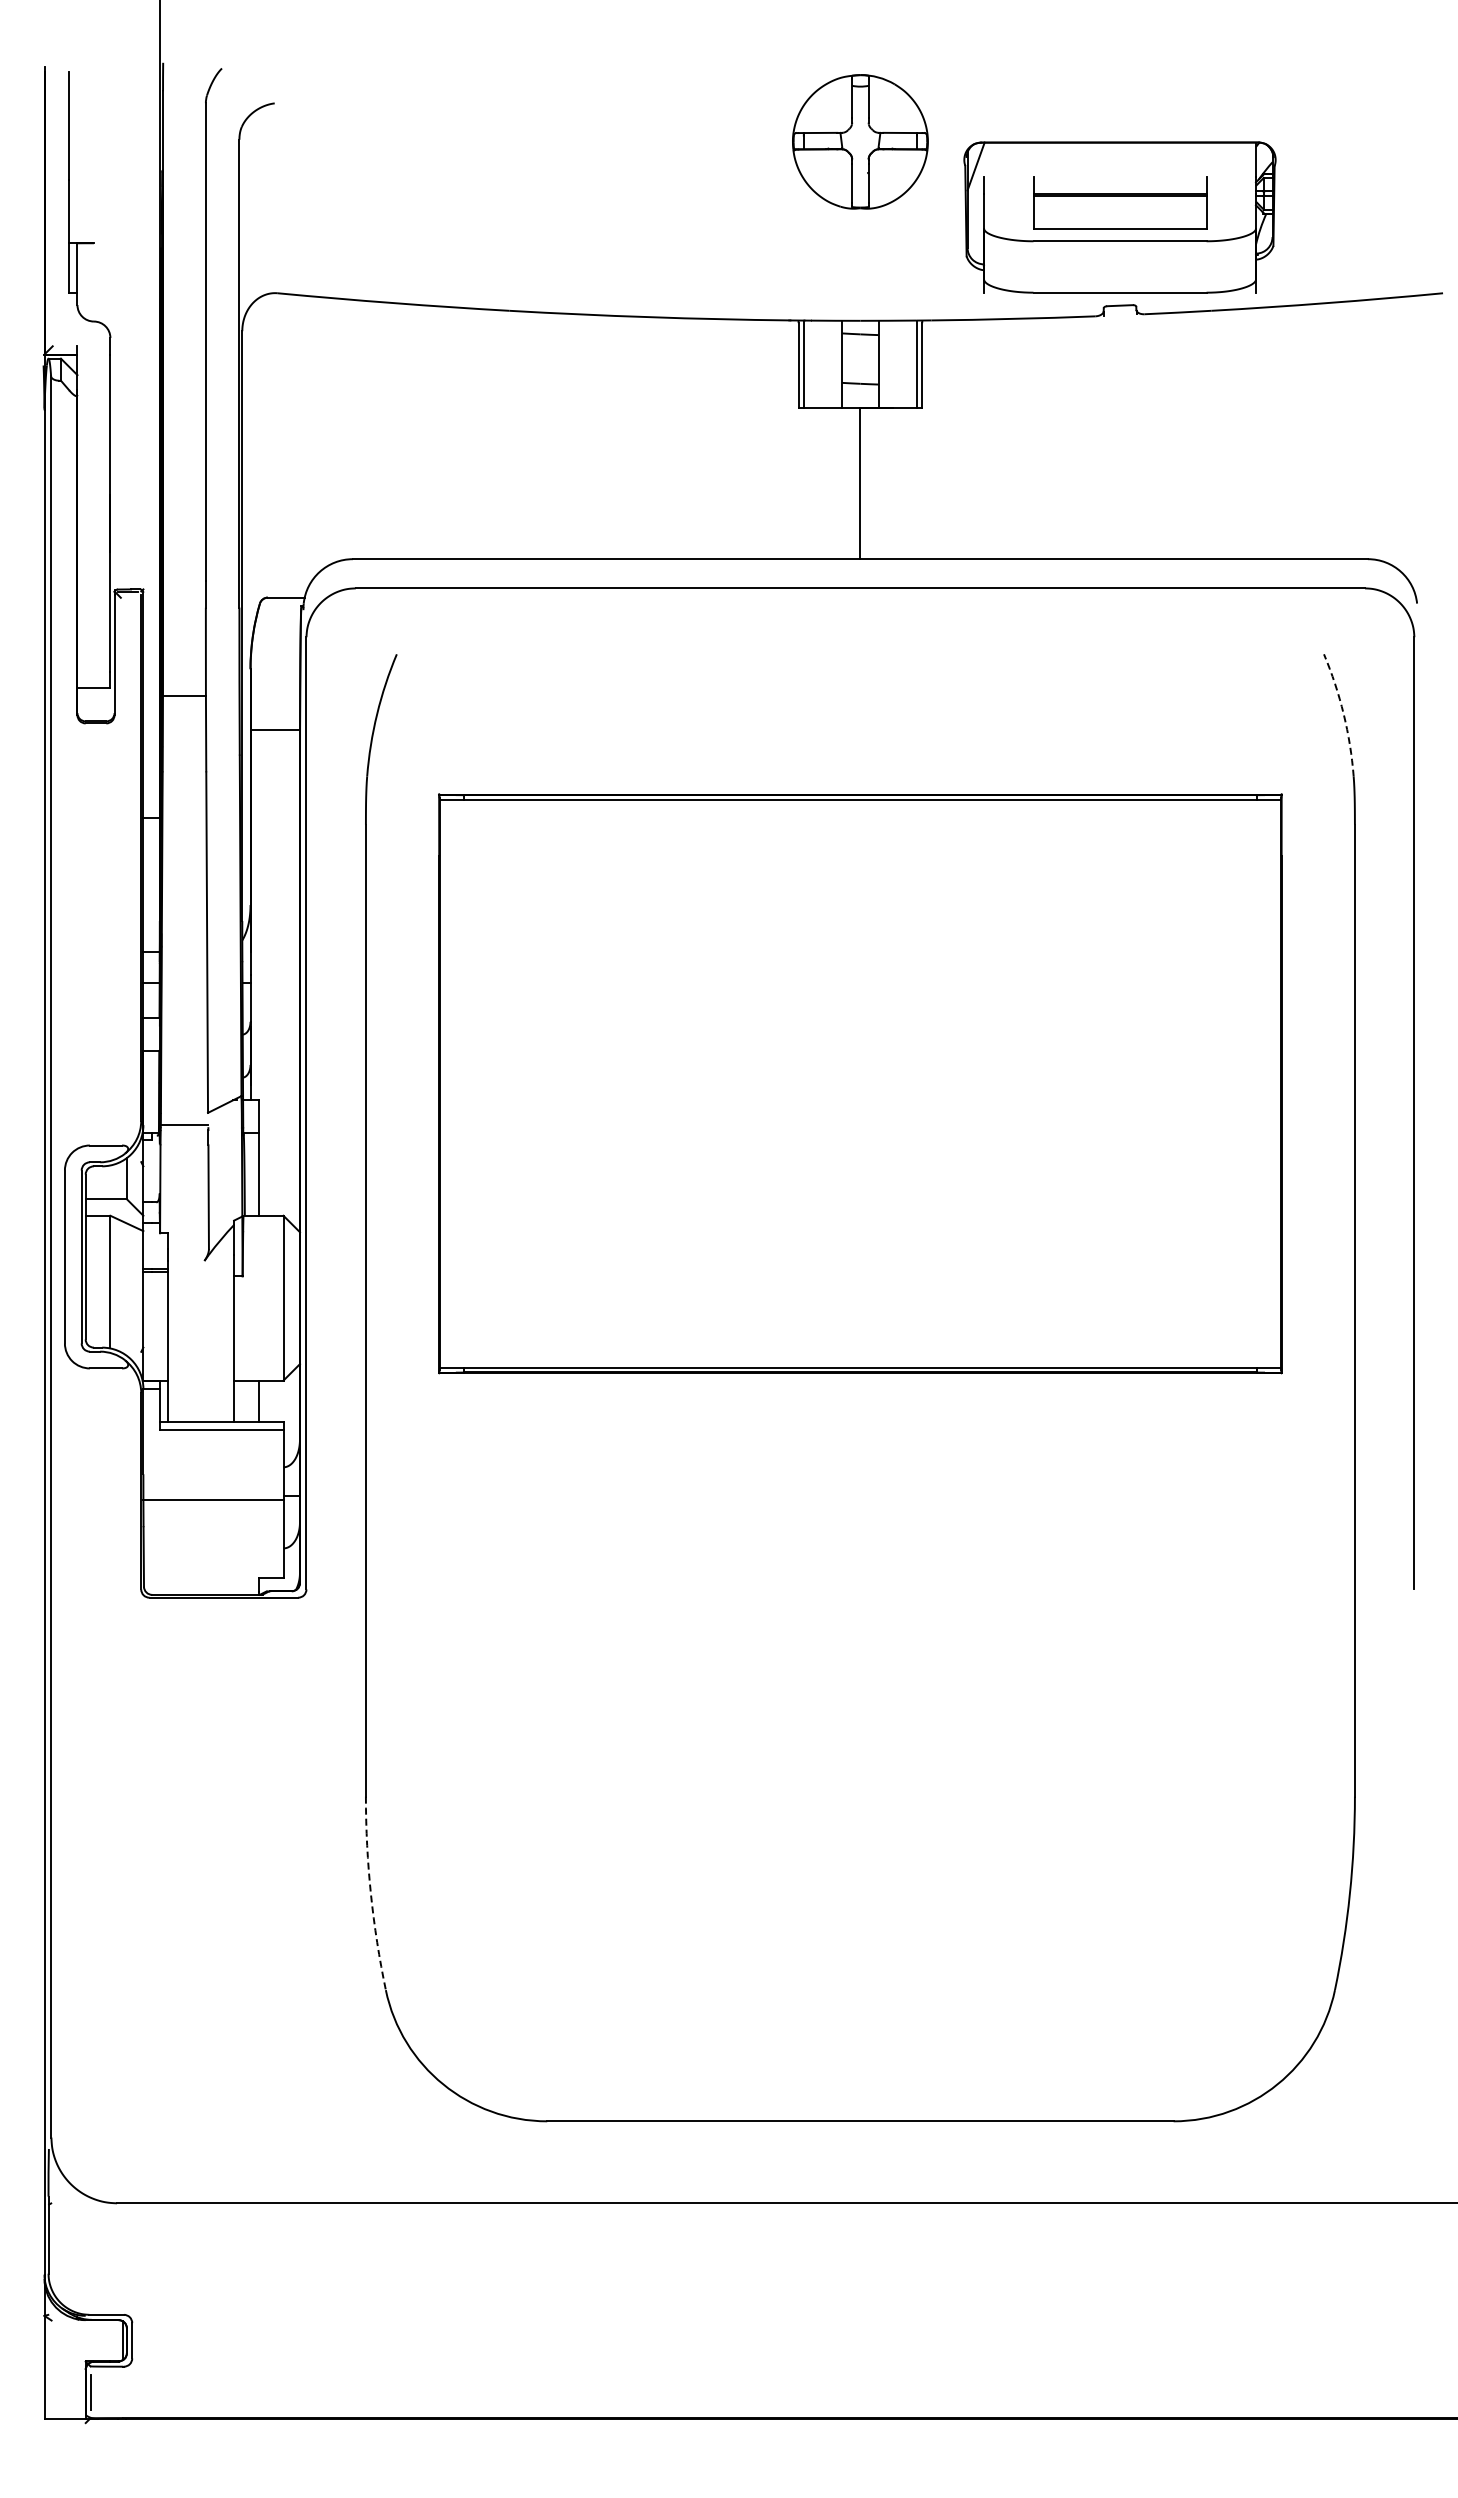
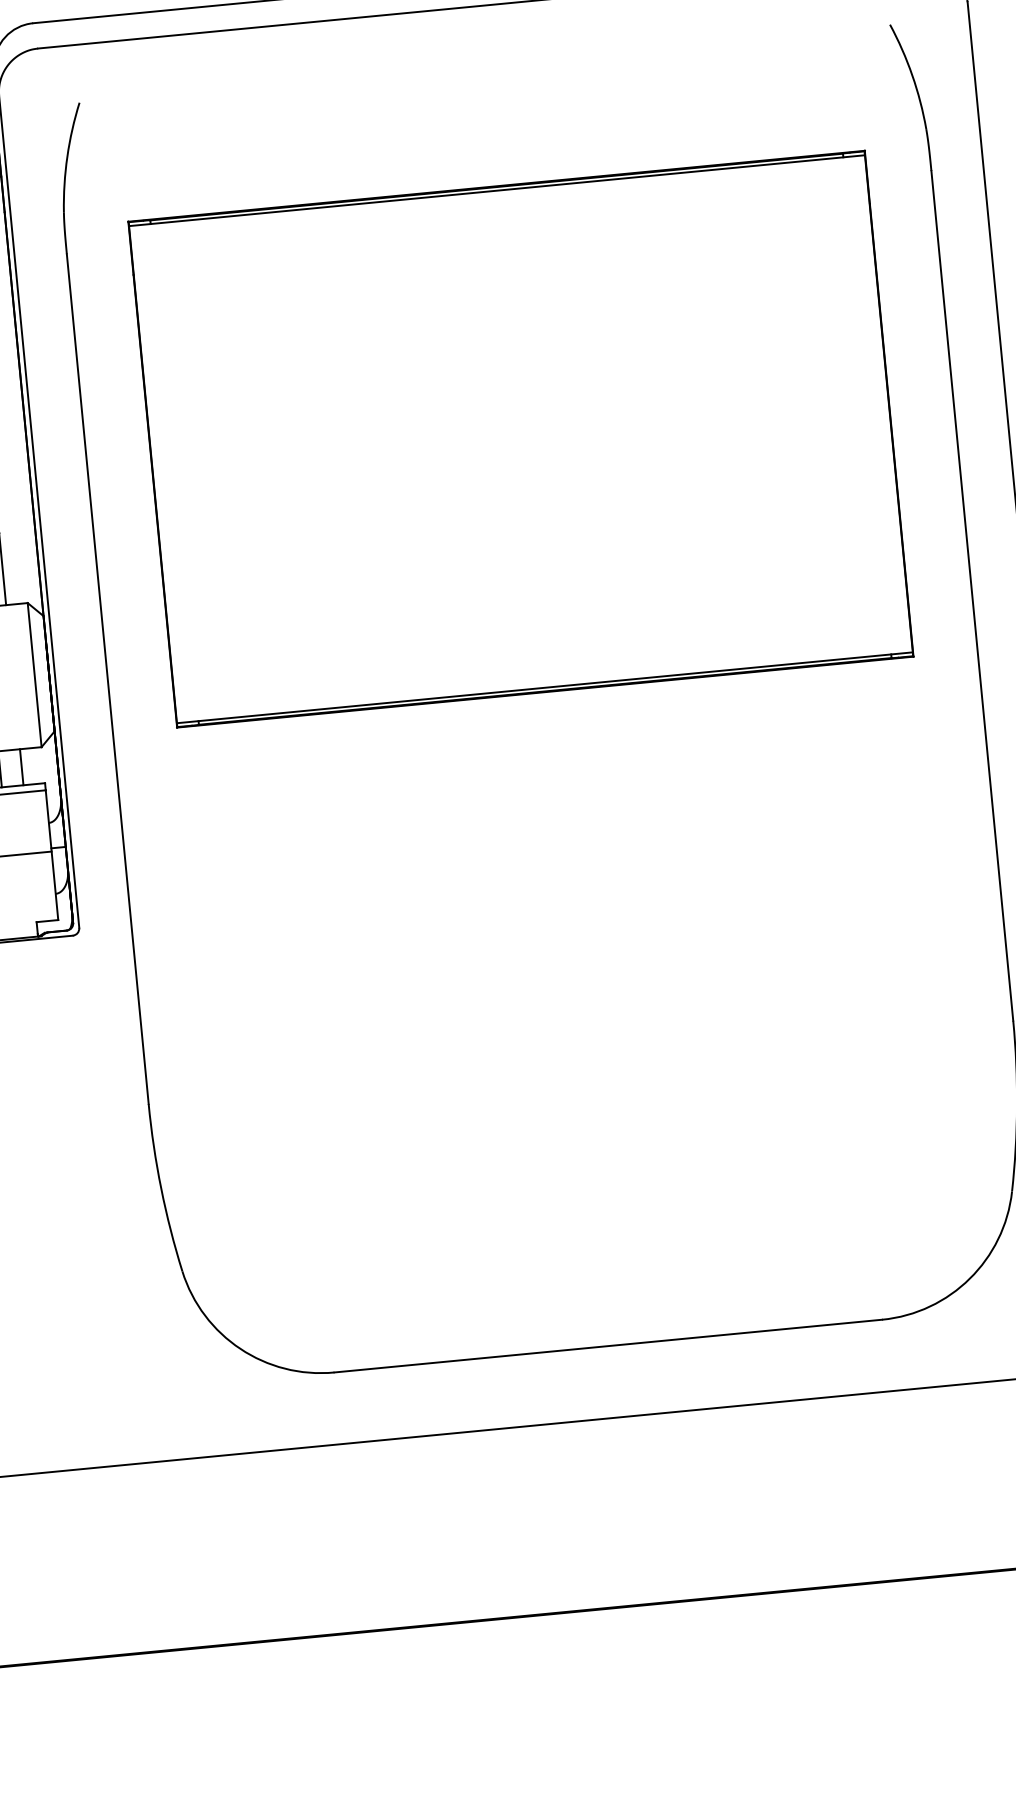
arc: (1343, 714) -> (912, 75), dashed -> solid
arc: (370, 1893) -> (160, 1188), dashed -> solid

